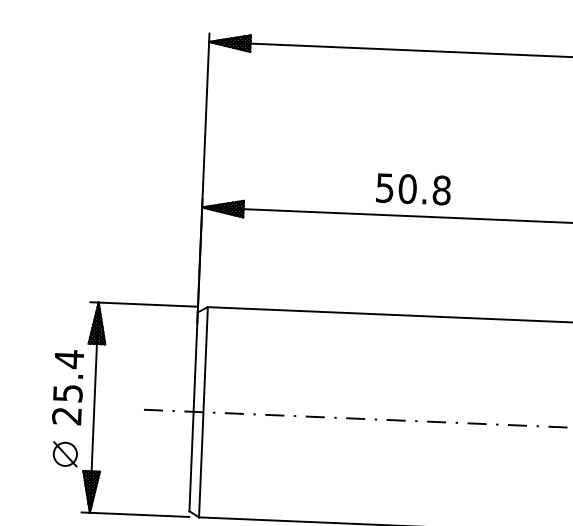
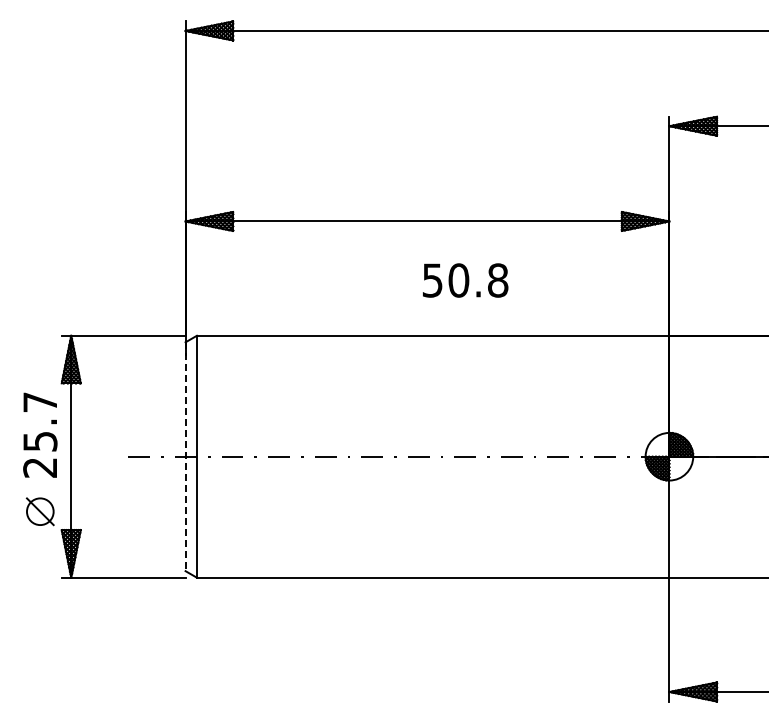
text: (413, 189) -> (465, 280), moved
text: (68, 359) -> (39, 402), 25.4 -> 25.7
line: (193, 412) -> (185, 457), solid -> dashed

